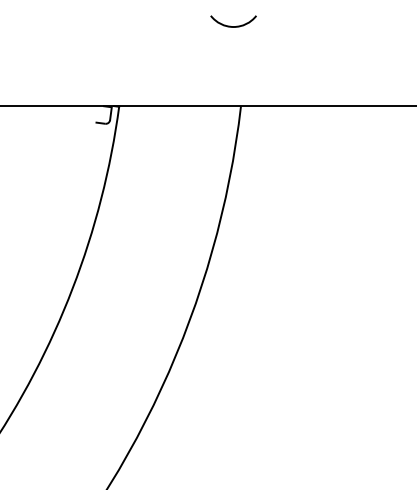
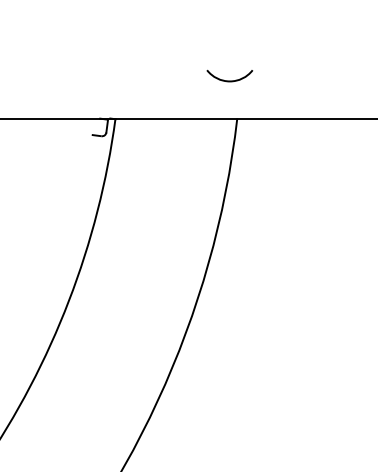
arc: (230, 25) -> (226, 79), moved

